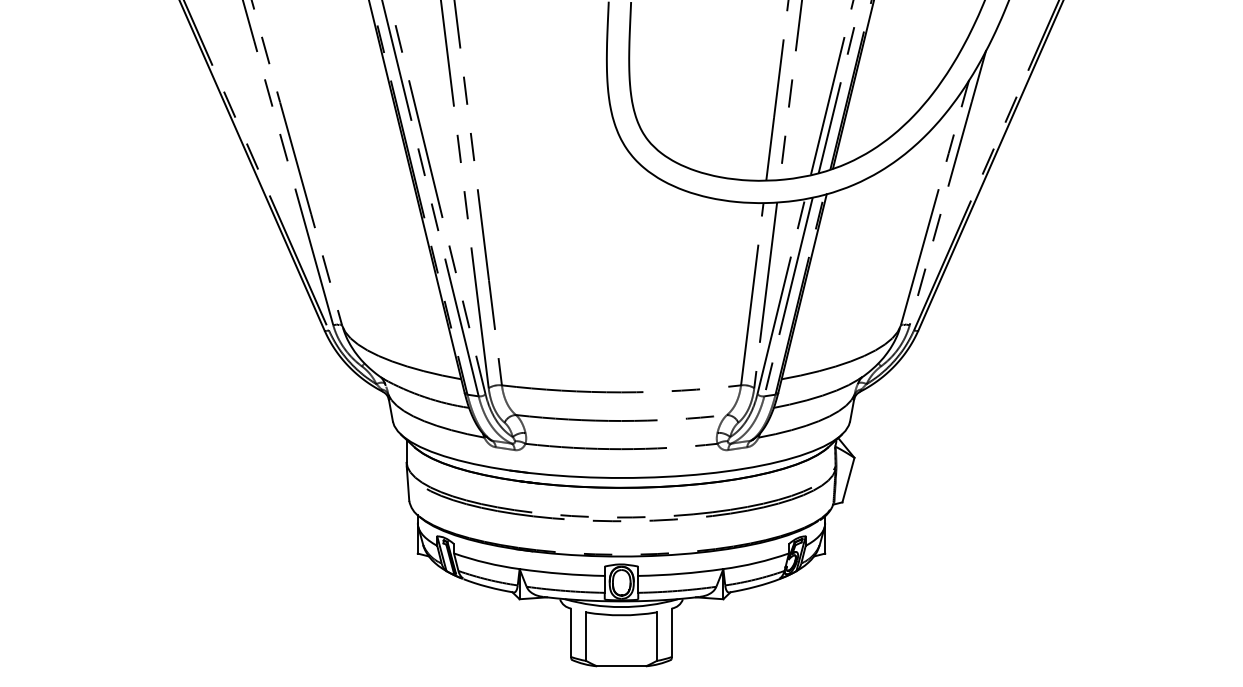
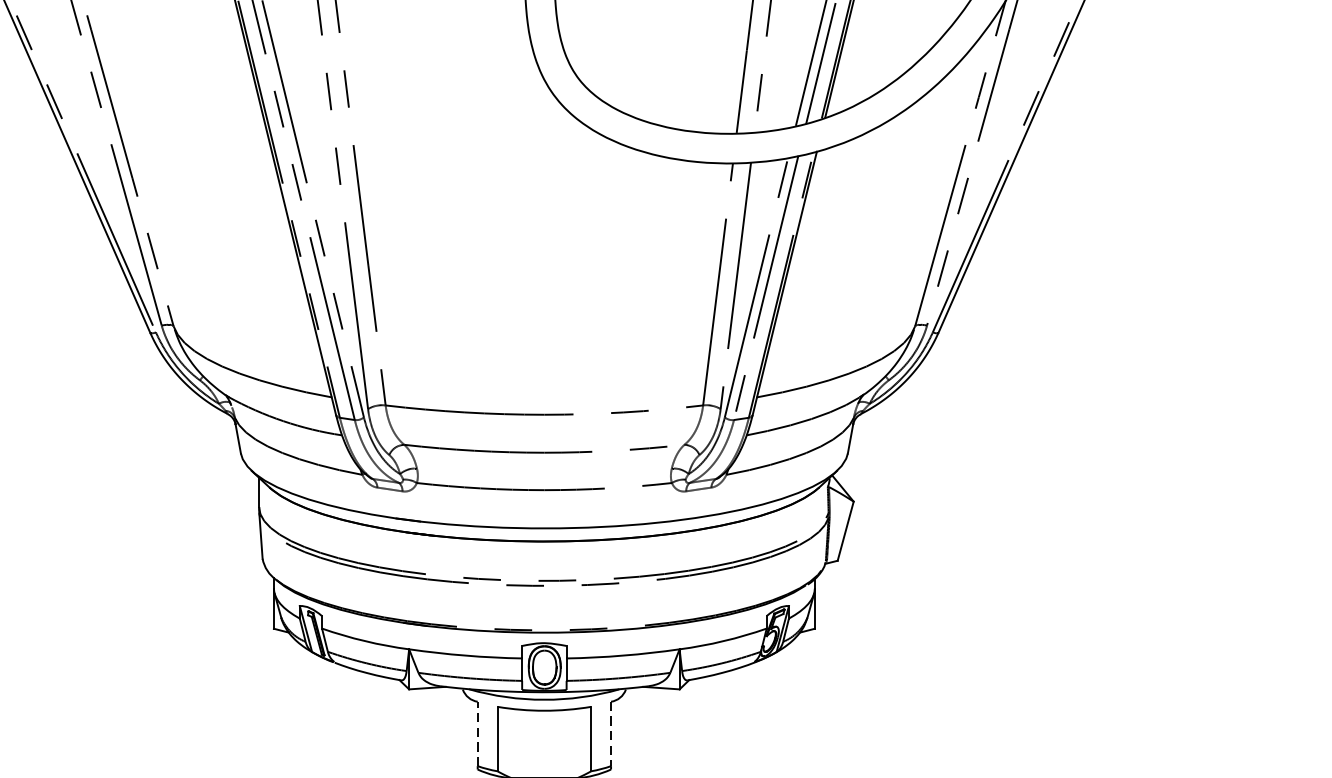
line: (571, 632) -> (478, 733), solid -> dashed
line: (671, 633) -> (610, 734), solid -> dashed

